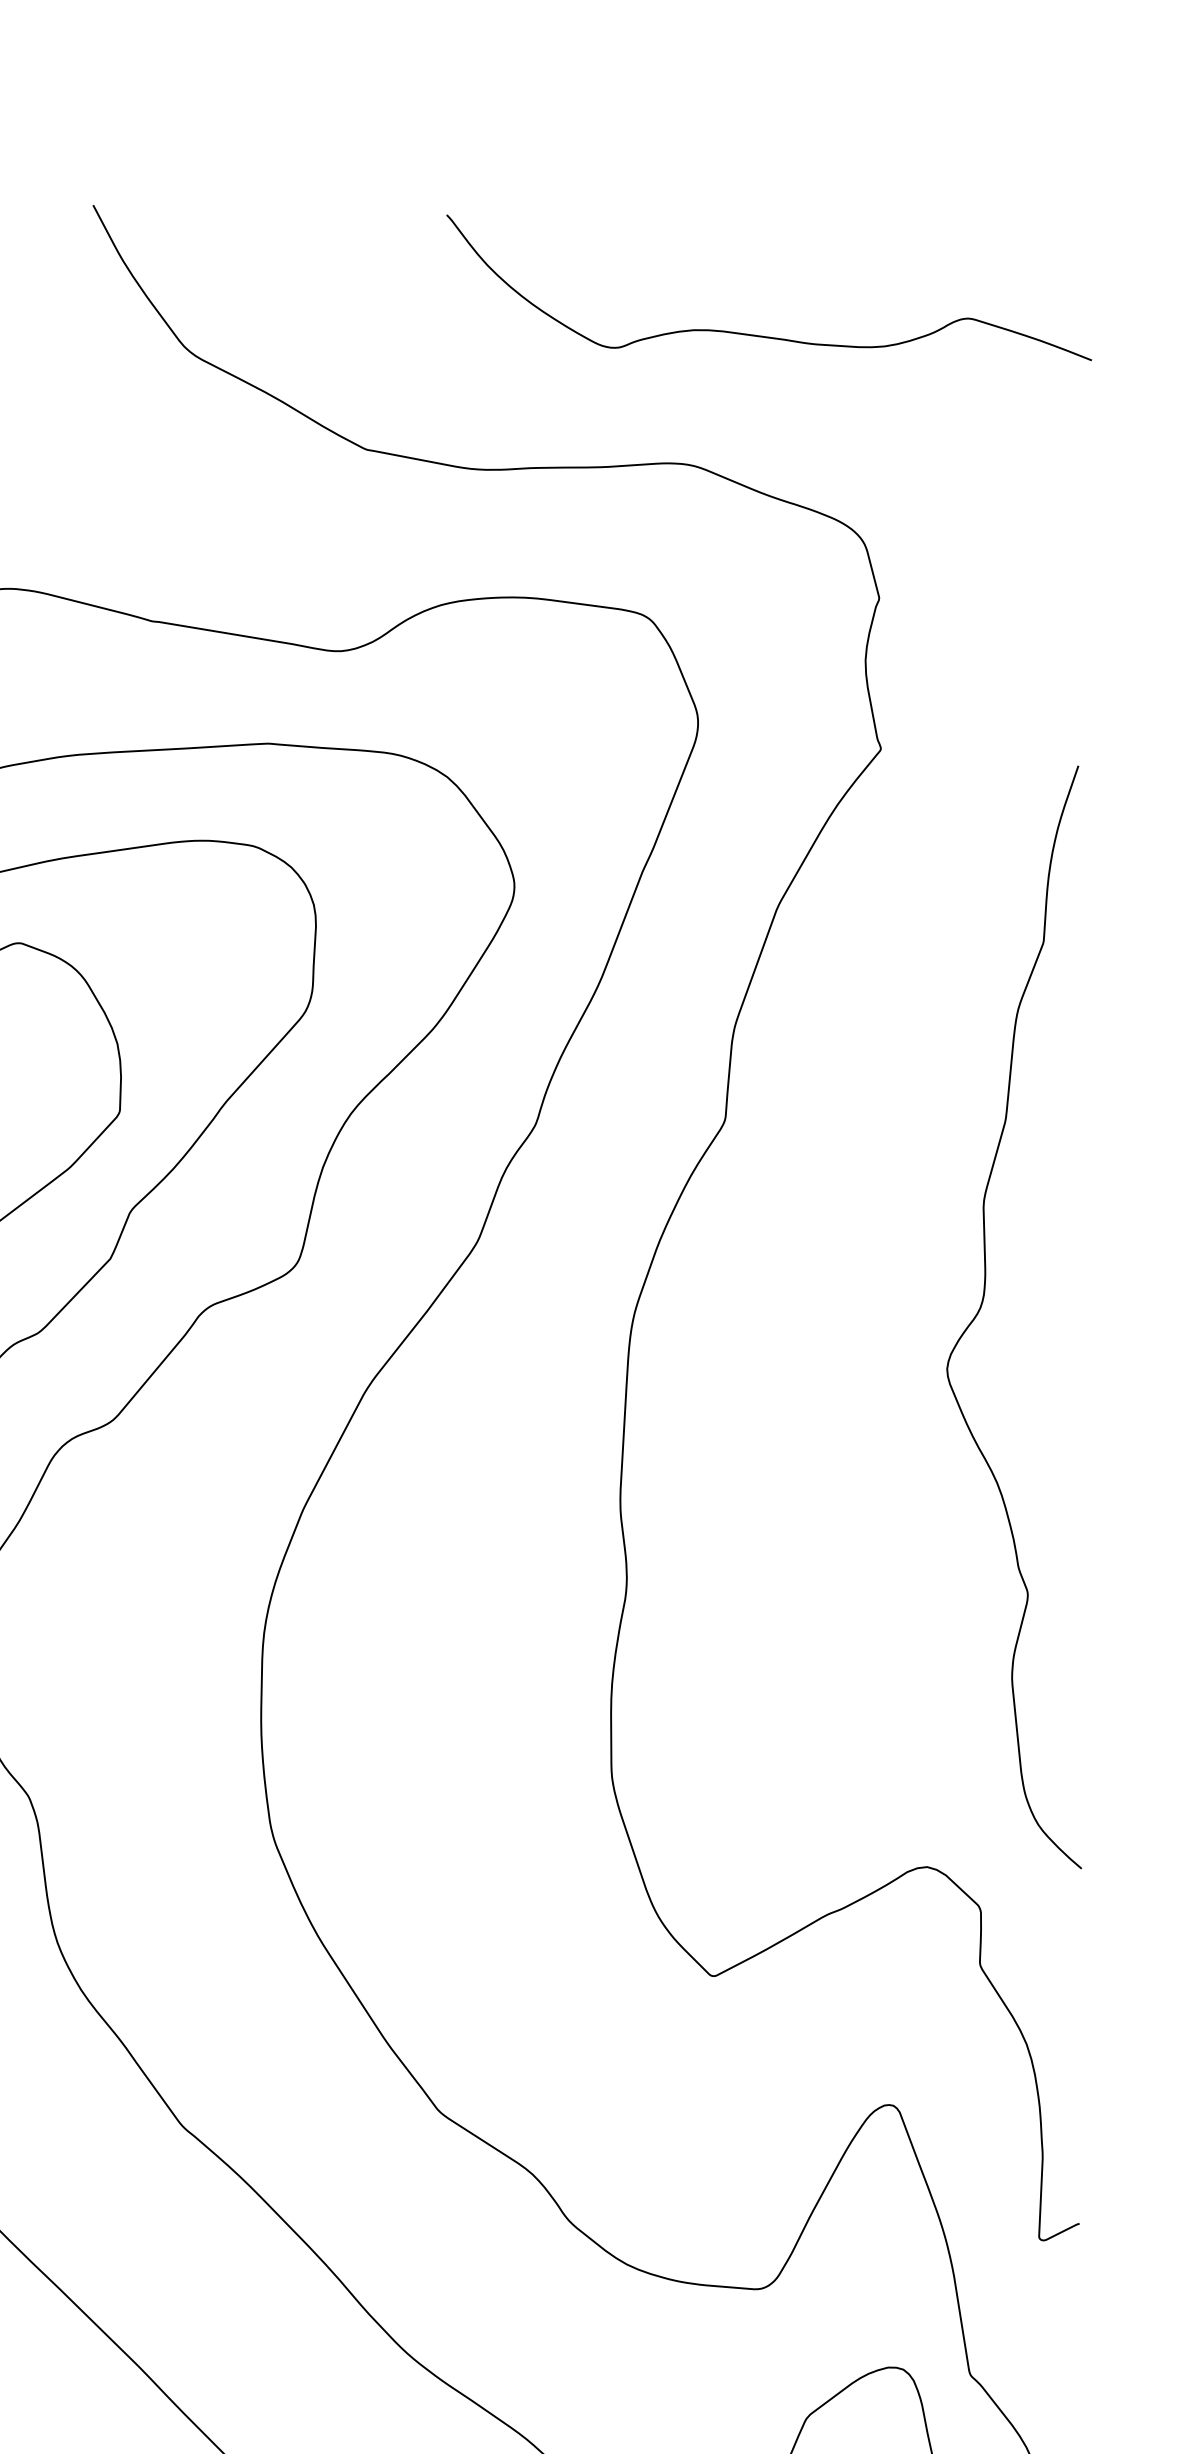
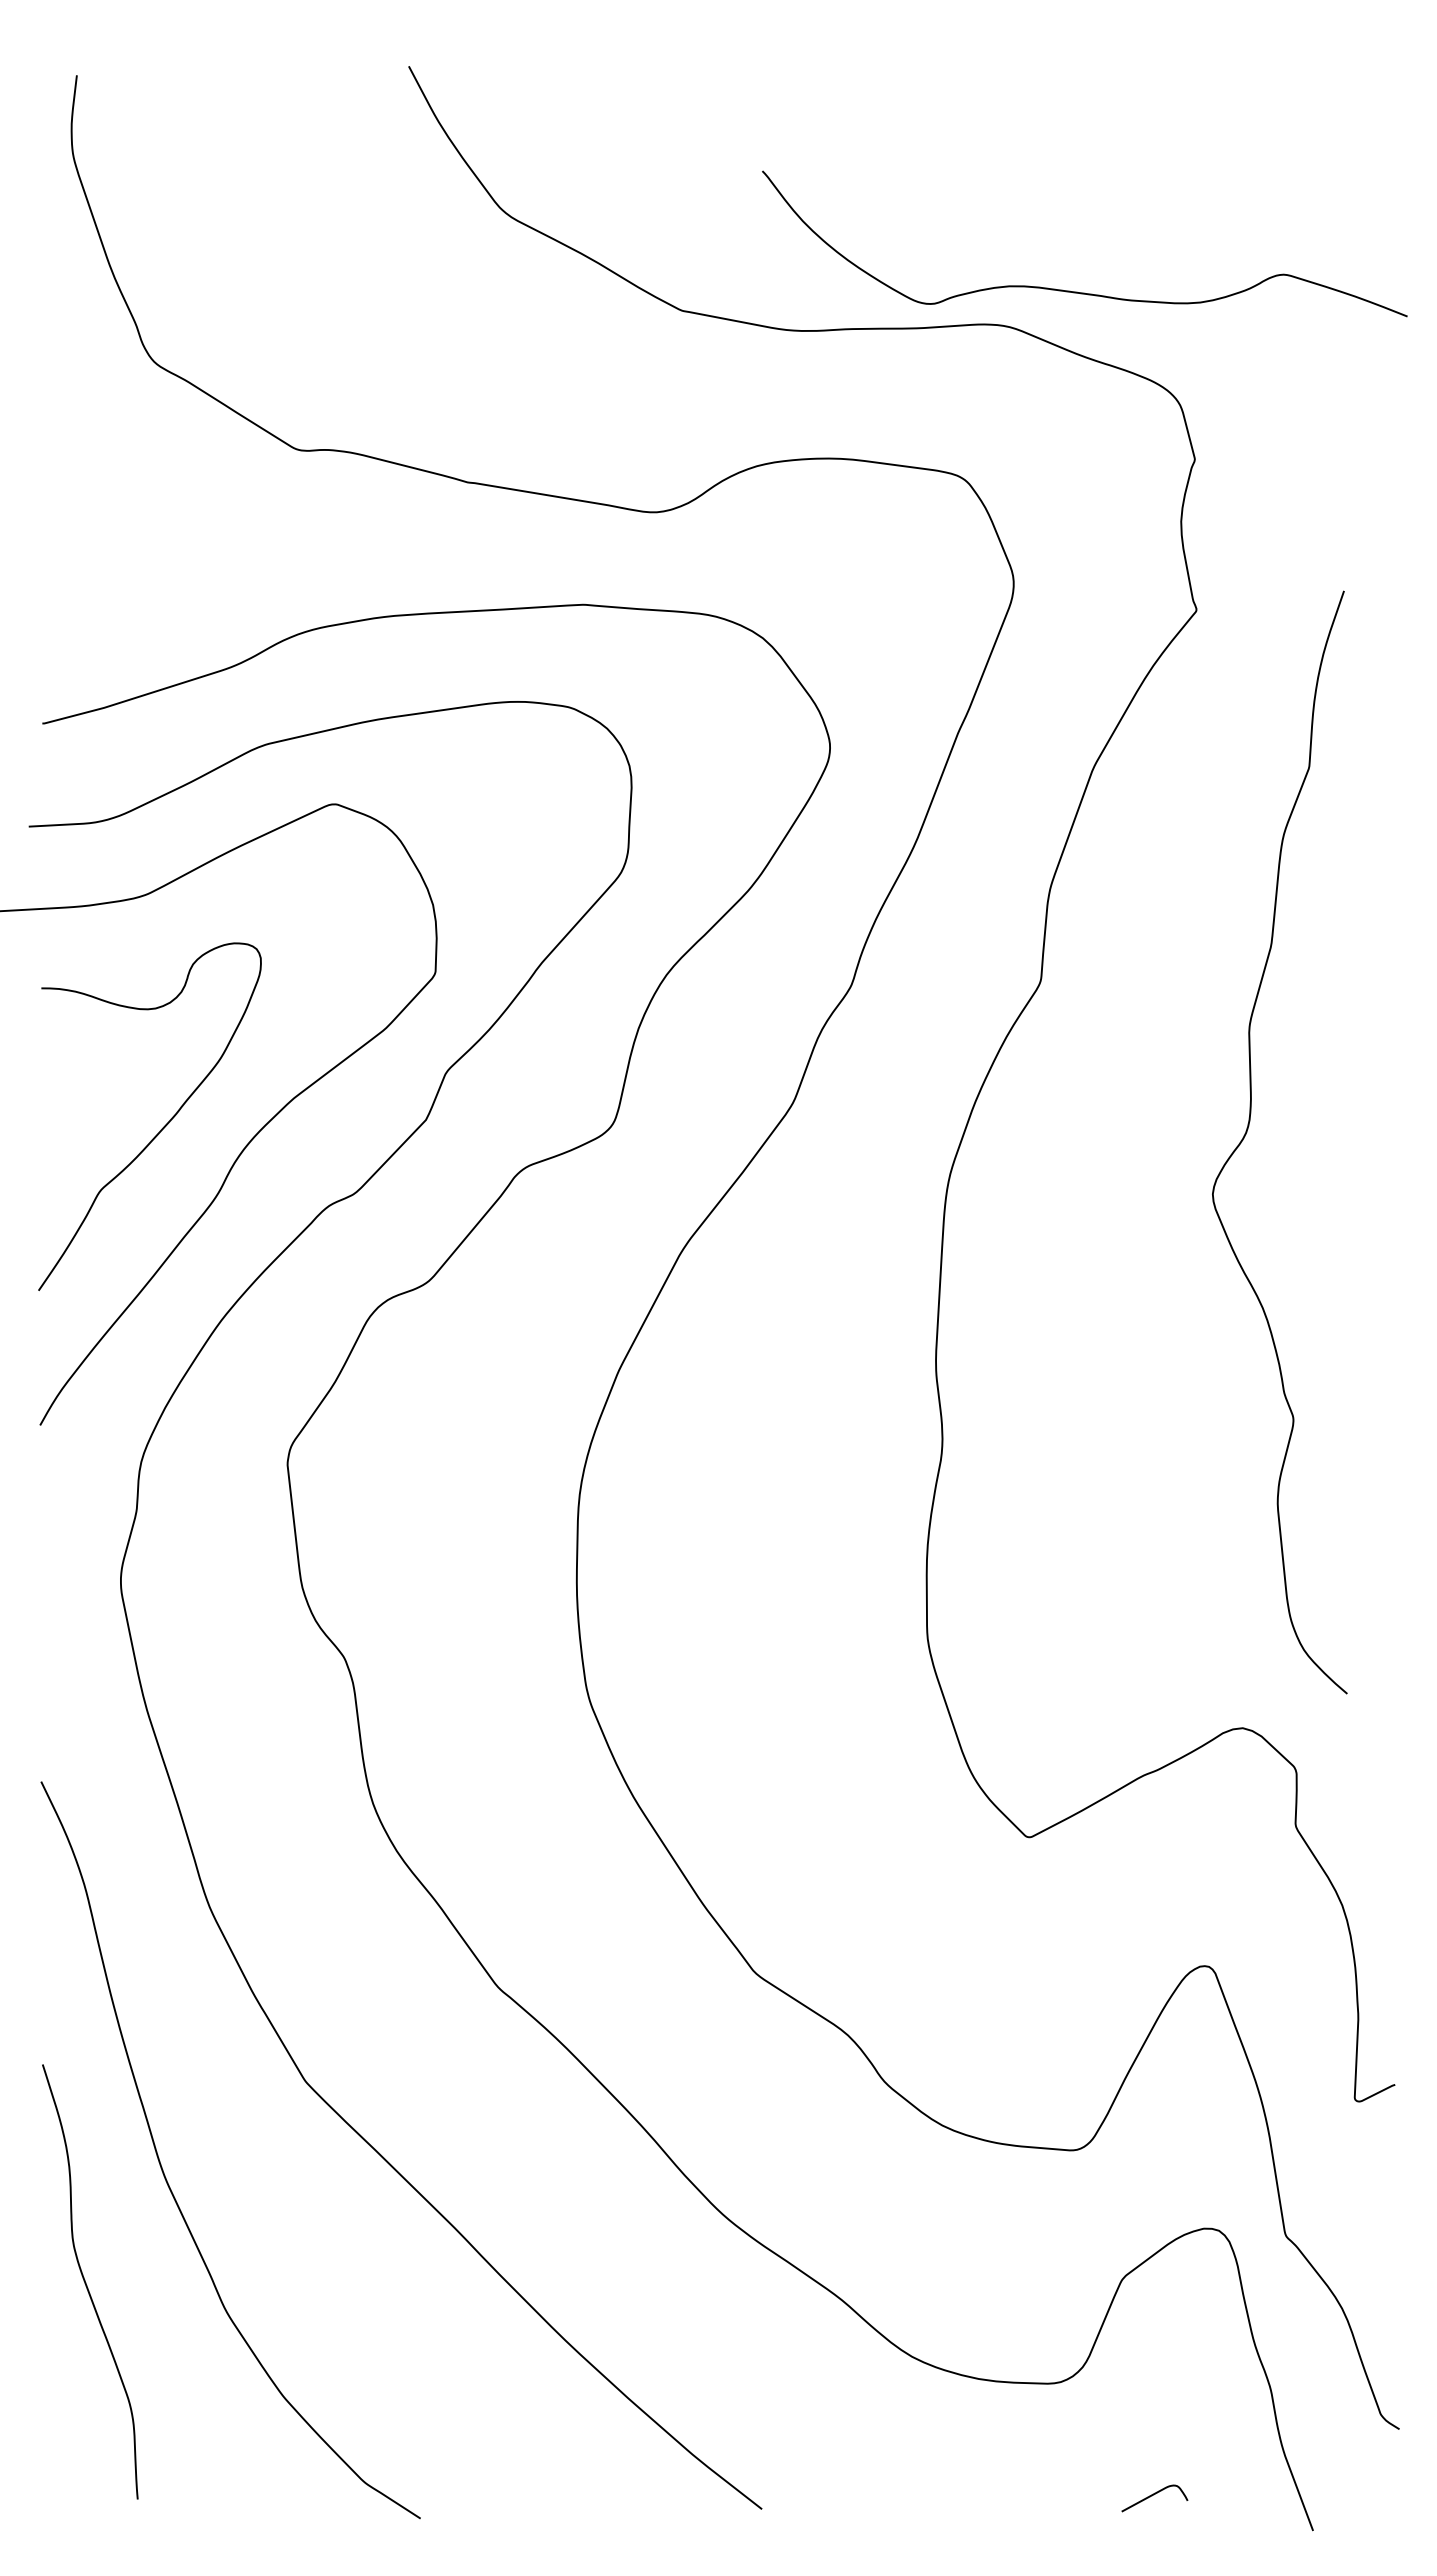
curve: (761, 335) -> (1077, 291), moved
curve: (981, 1307) -> (1247, 1132), moved

